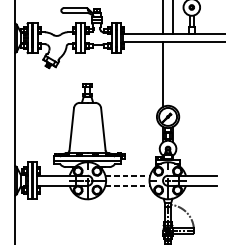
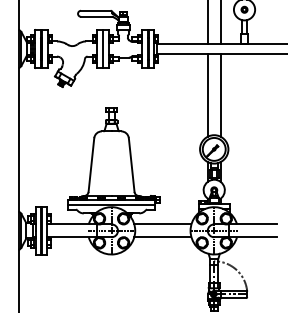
line: (172, 74) -> (220, 95), added
line: (127, 175) -> (162, 224), dashed -> solid
line: (127, 186) -> (162, 237), dashed -> solid

